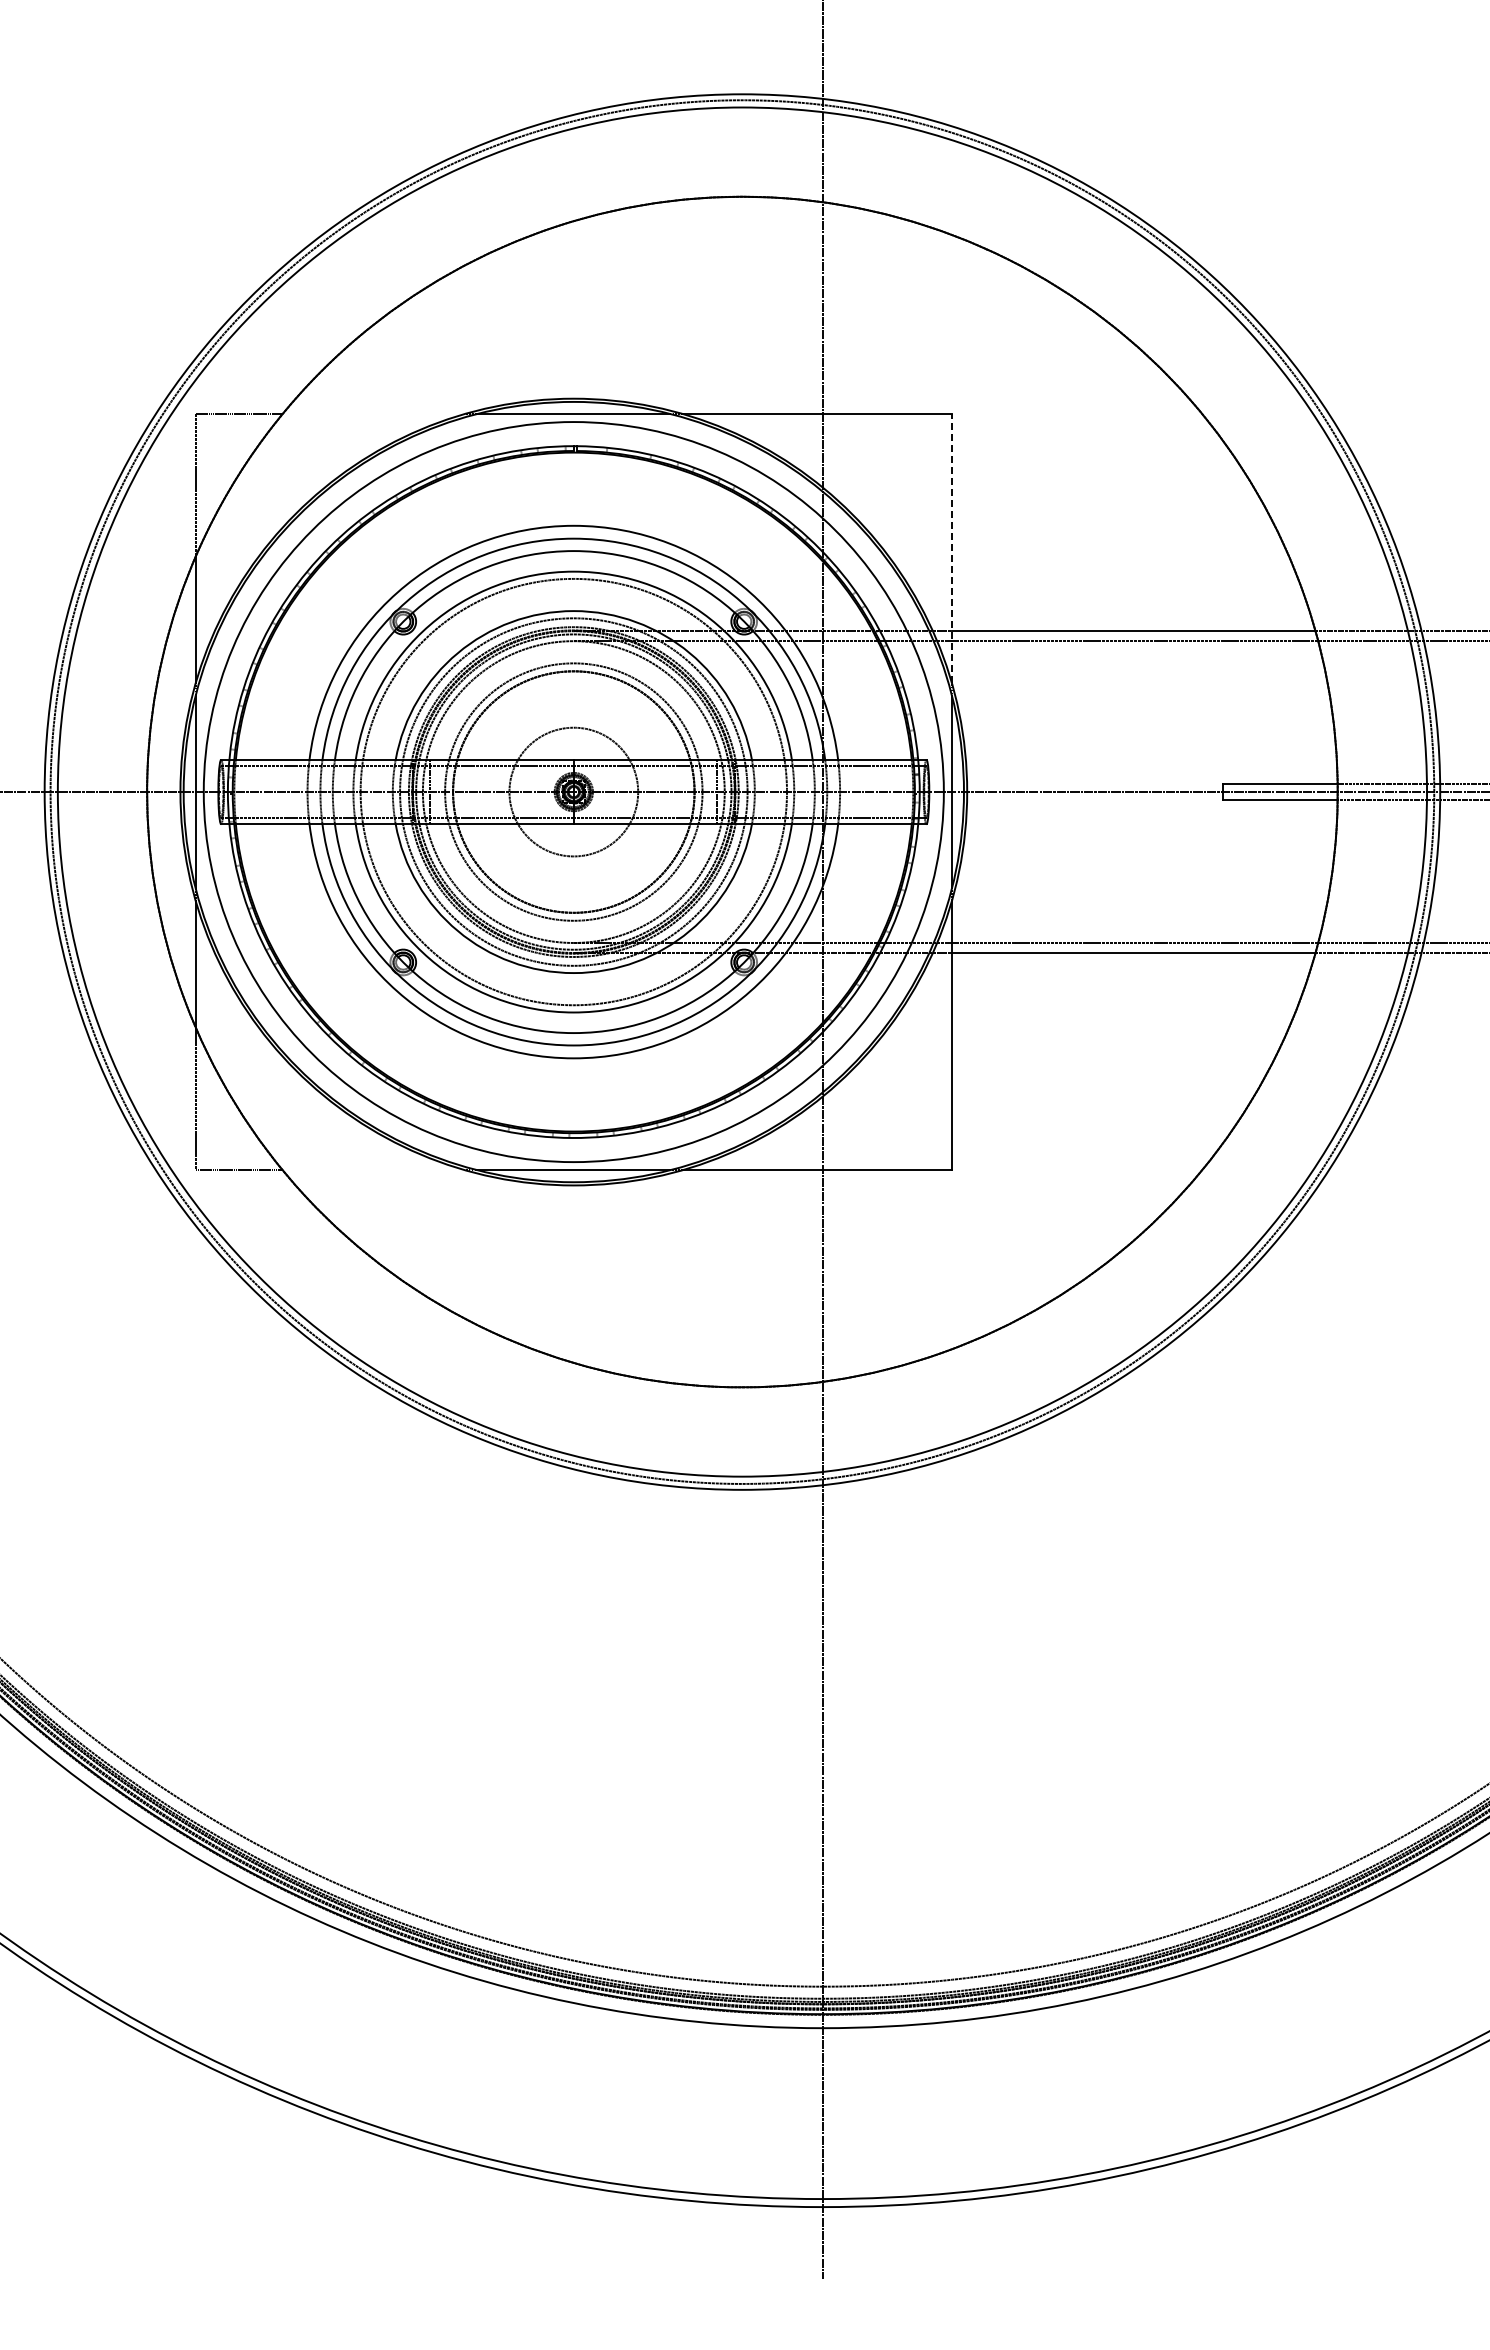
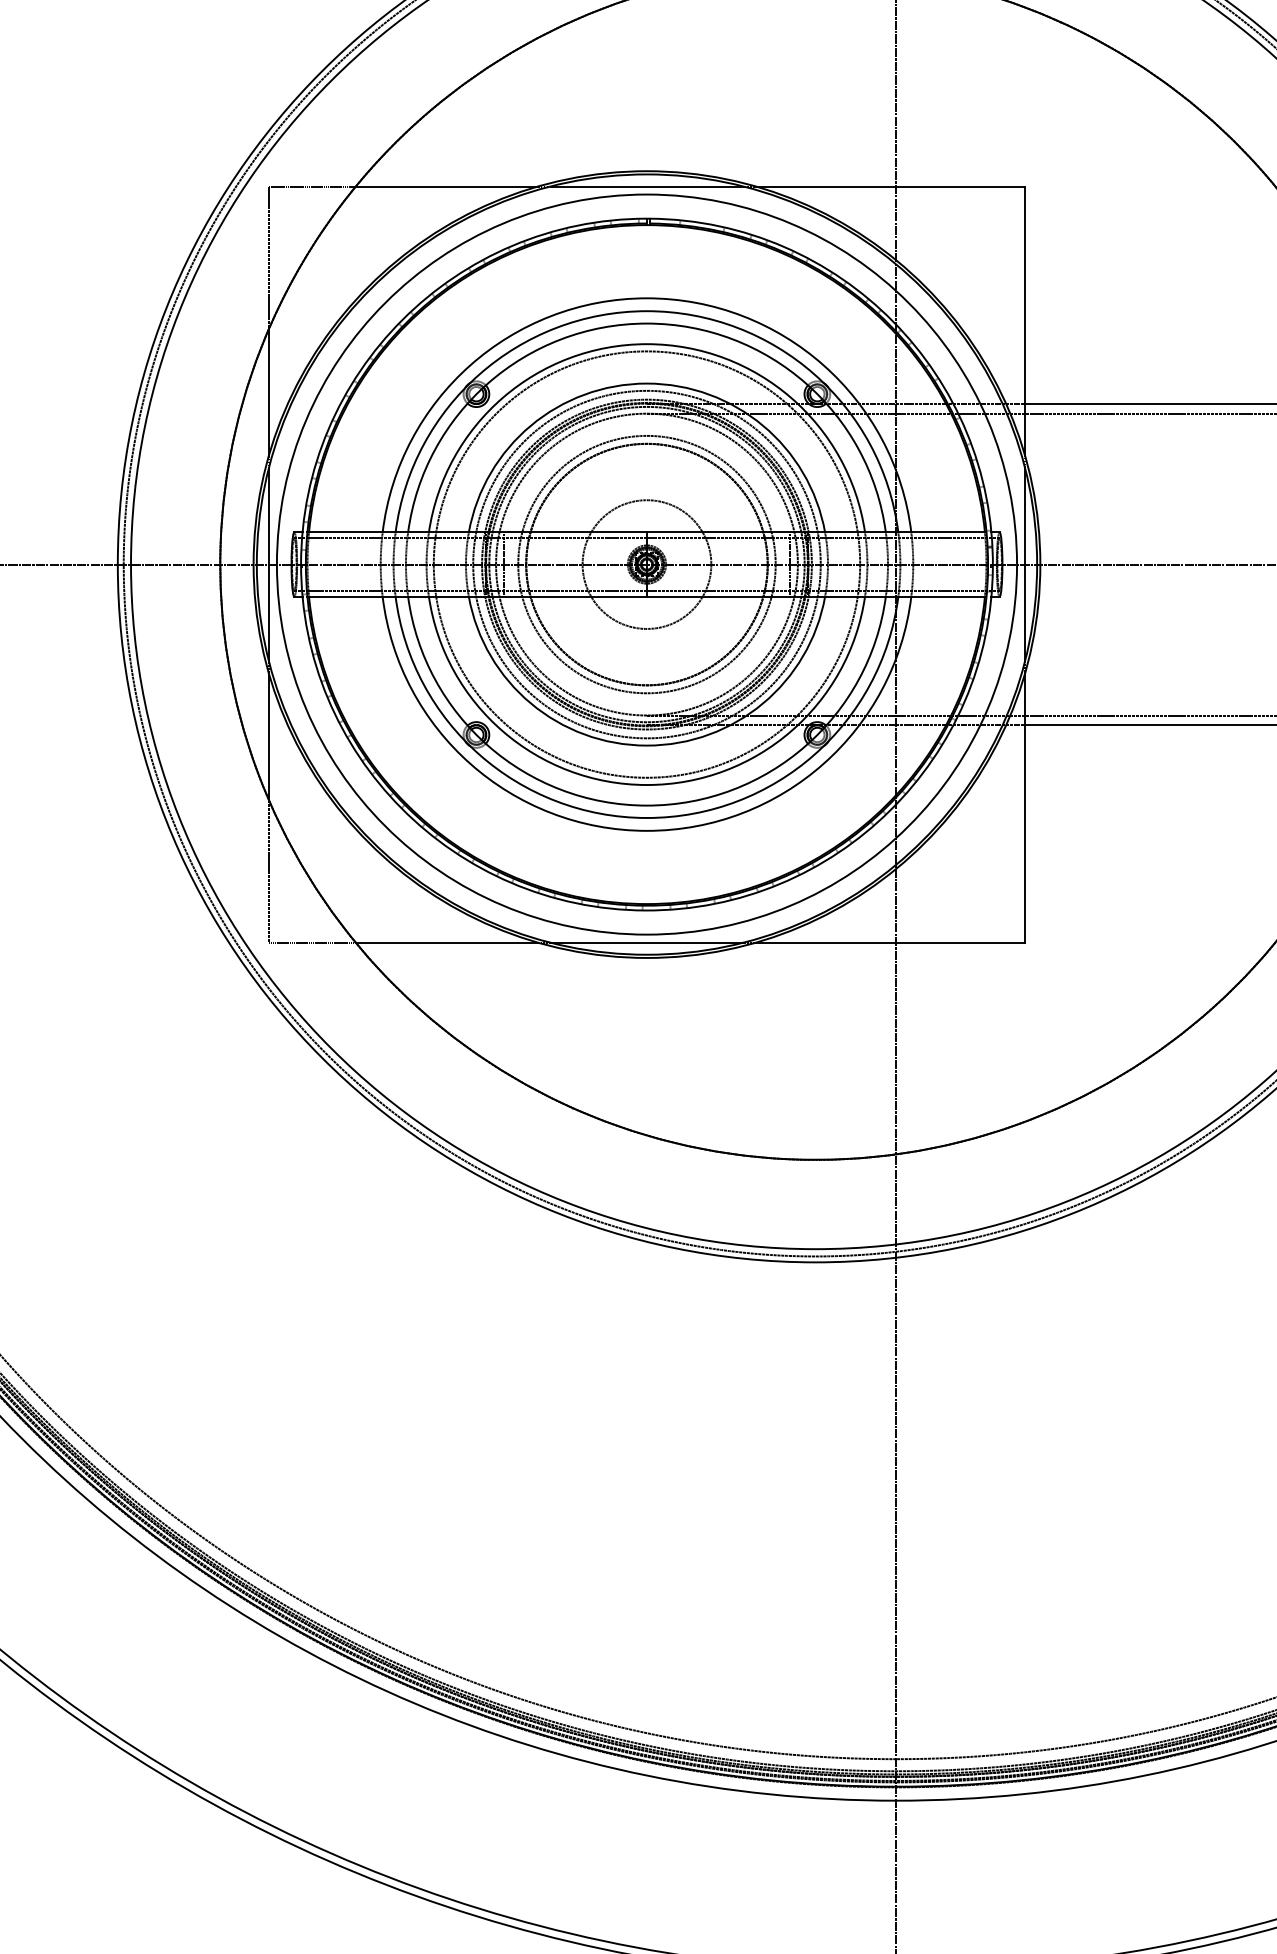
line: (373, 414) -> (446, 187), added
line: (951, 548) -> (1024, 321), dashed -> solid
line: (373, 1170) -> (446, 943), added

